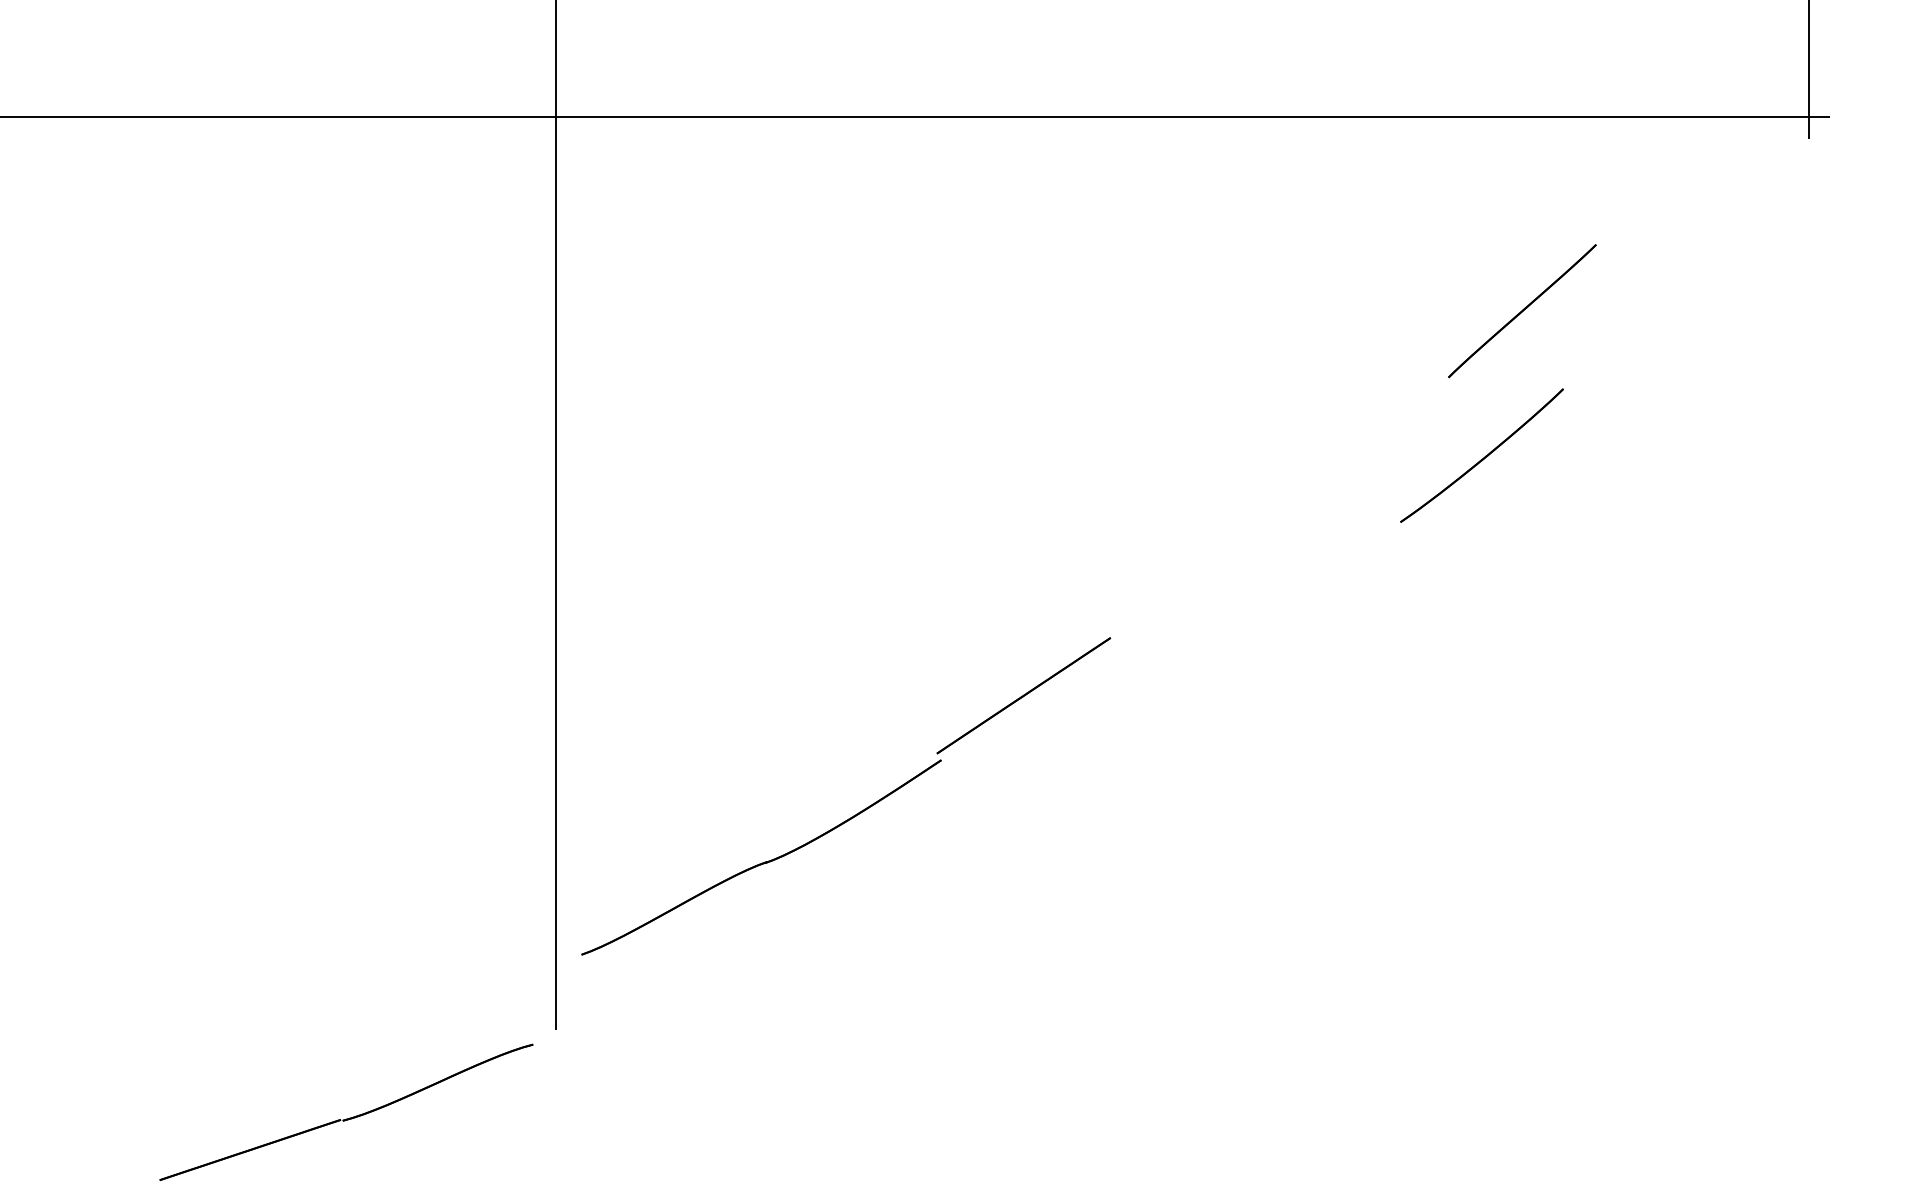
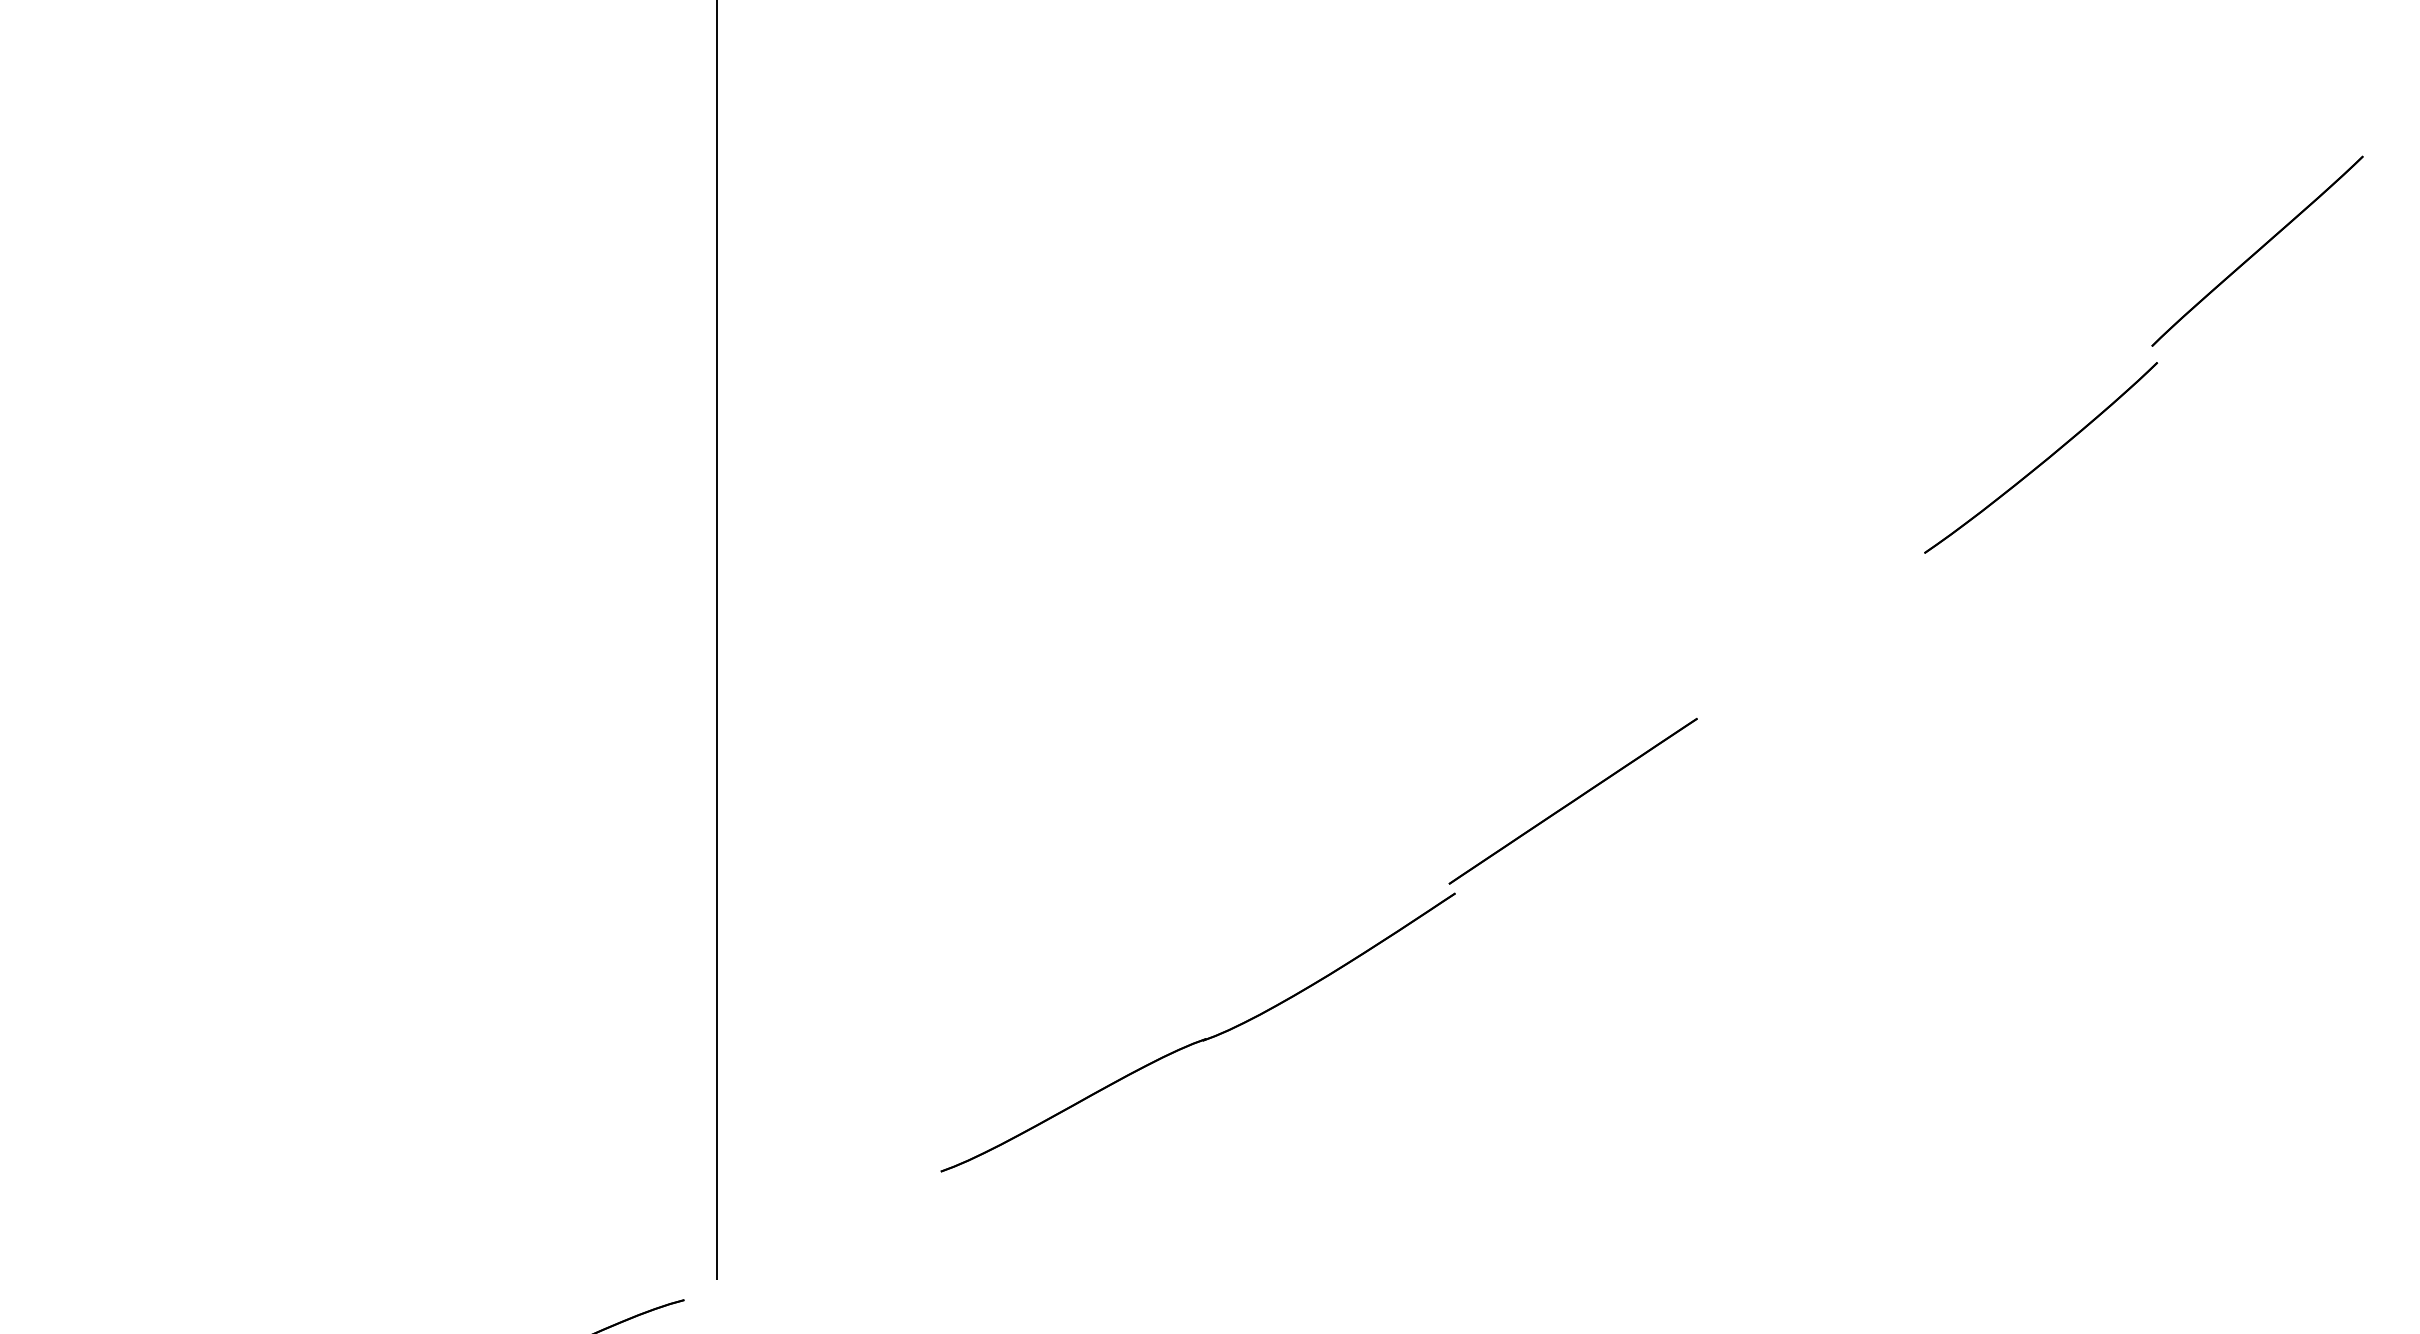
part: (1522, 311) -> (2257, 251), moved
part: (856, 813) -> (1333, 969), moved

